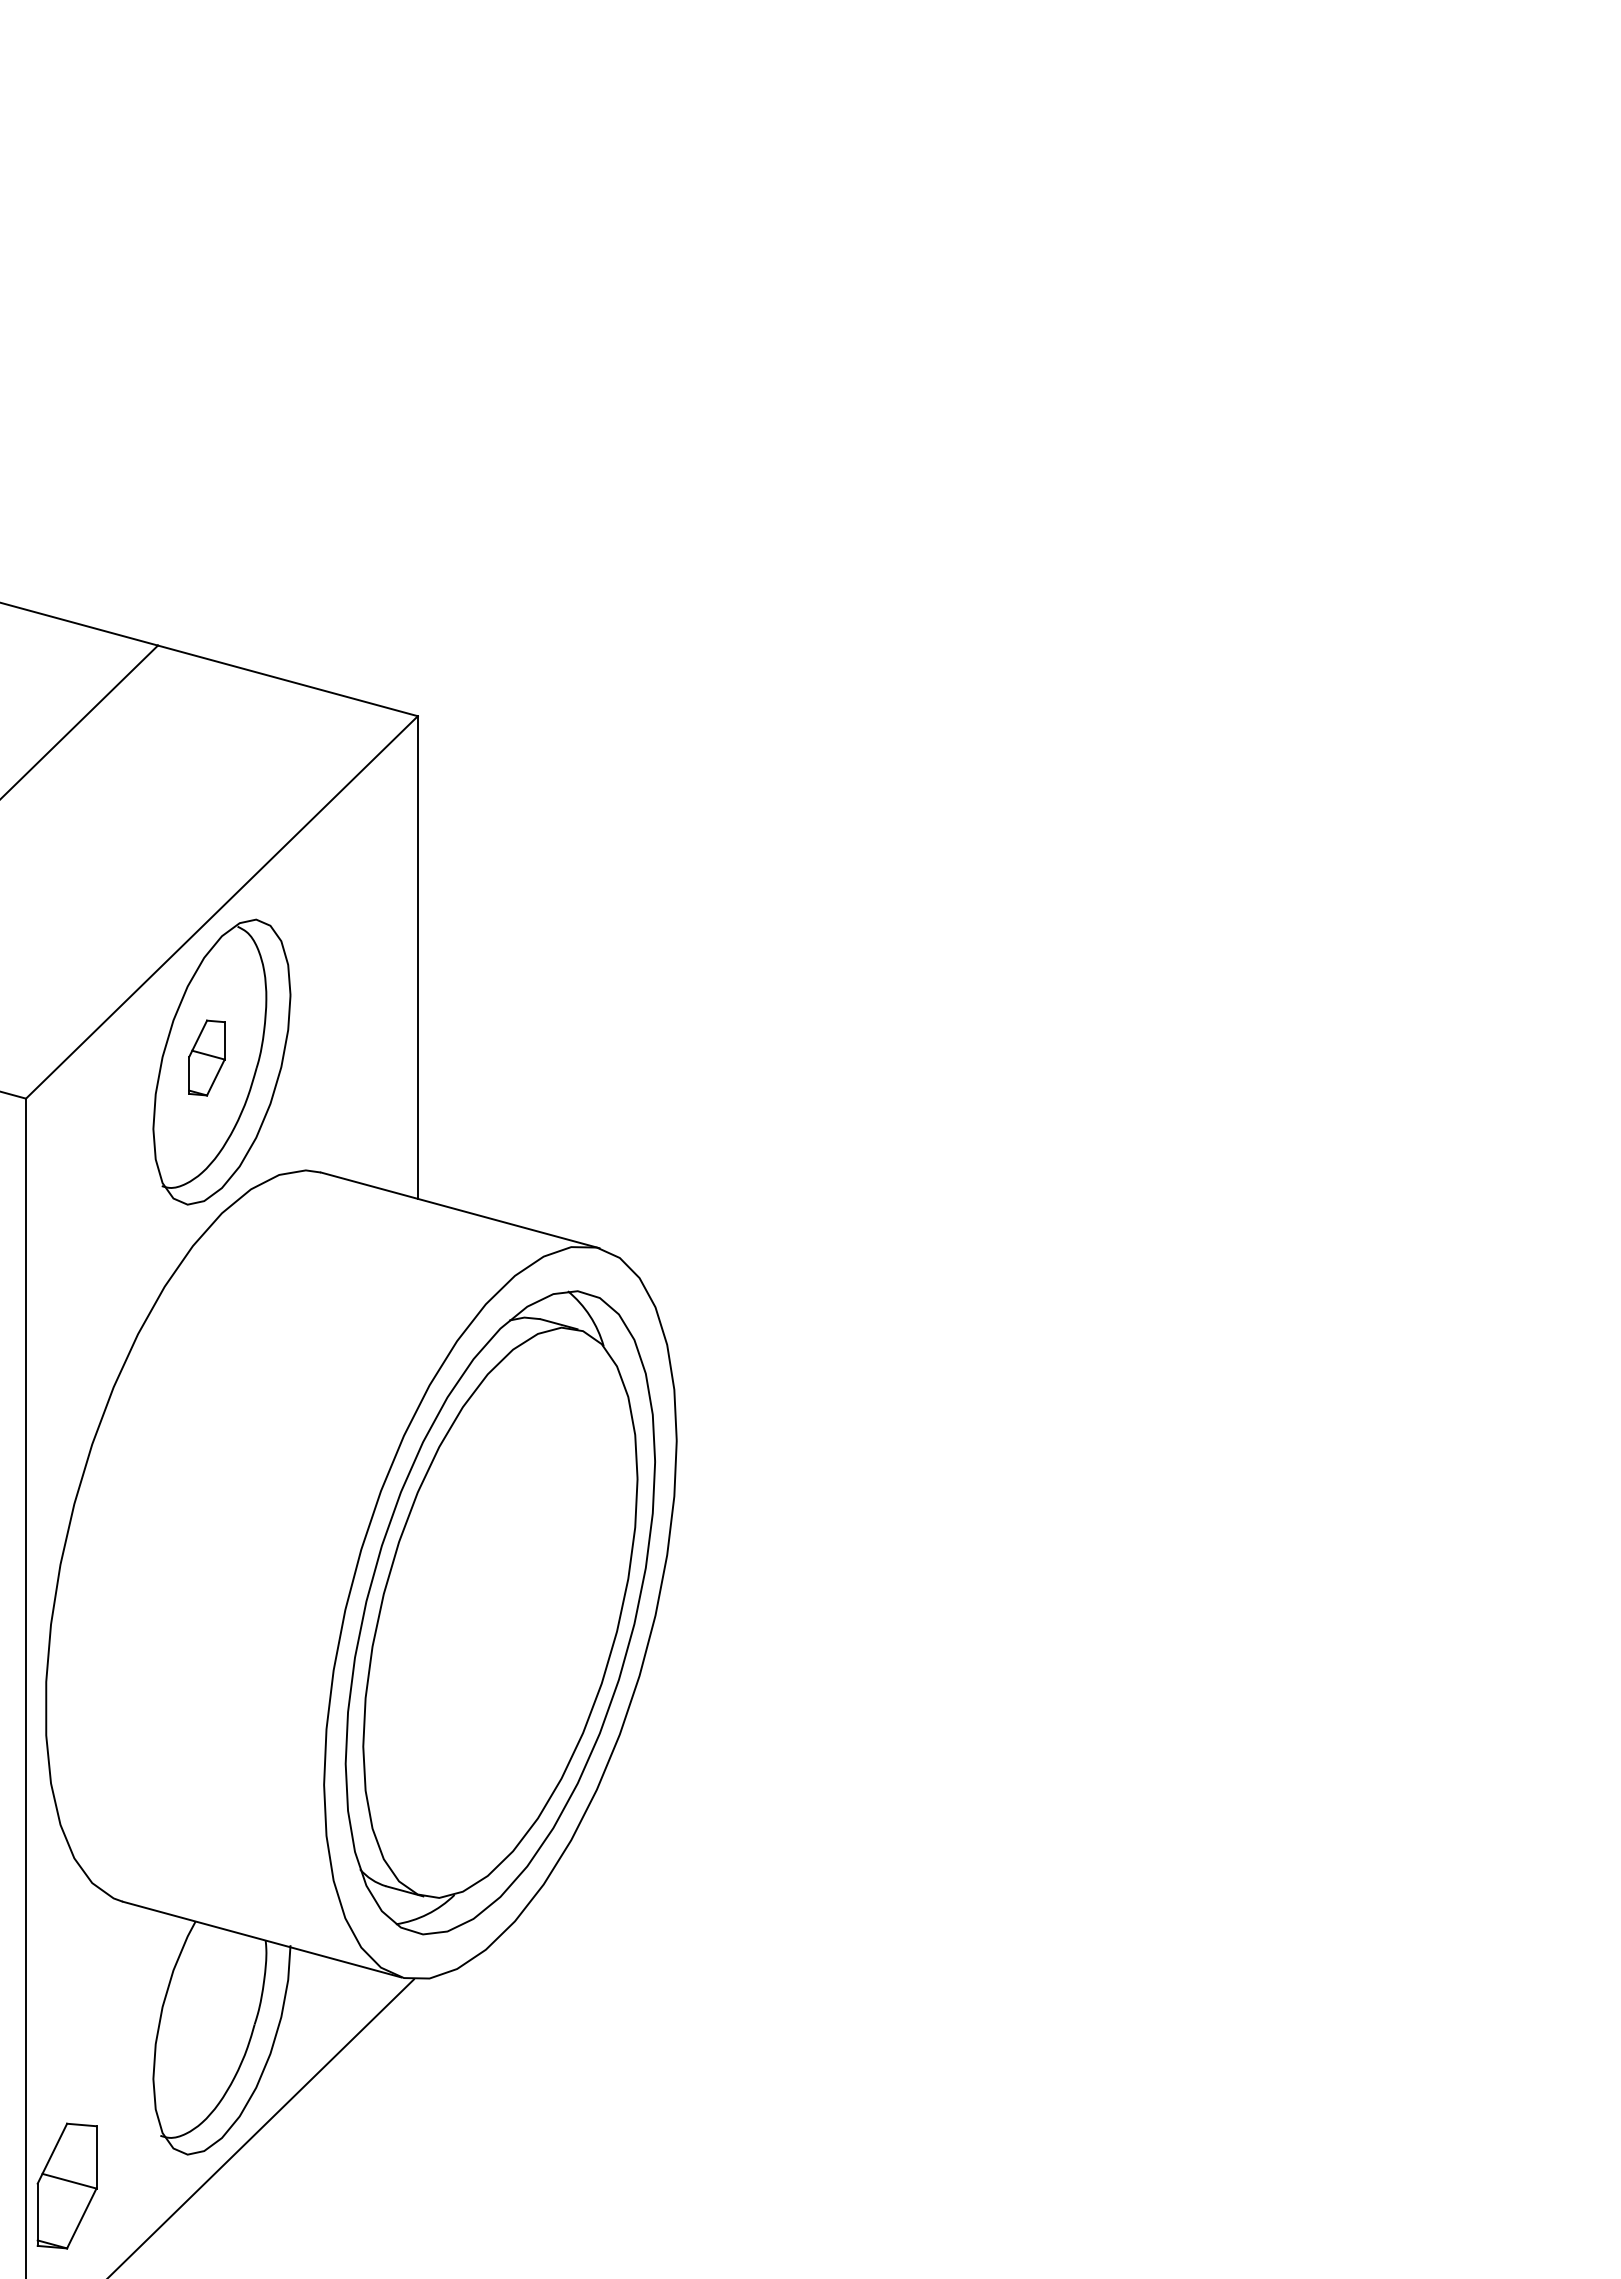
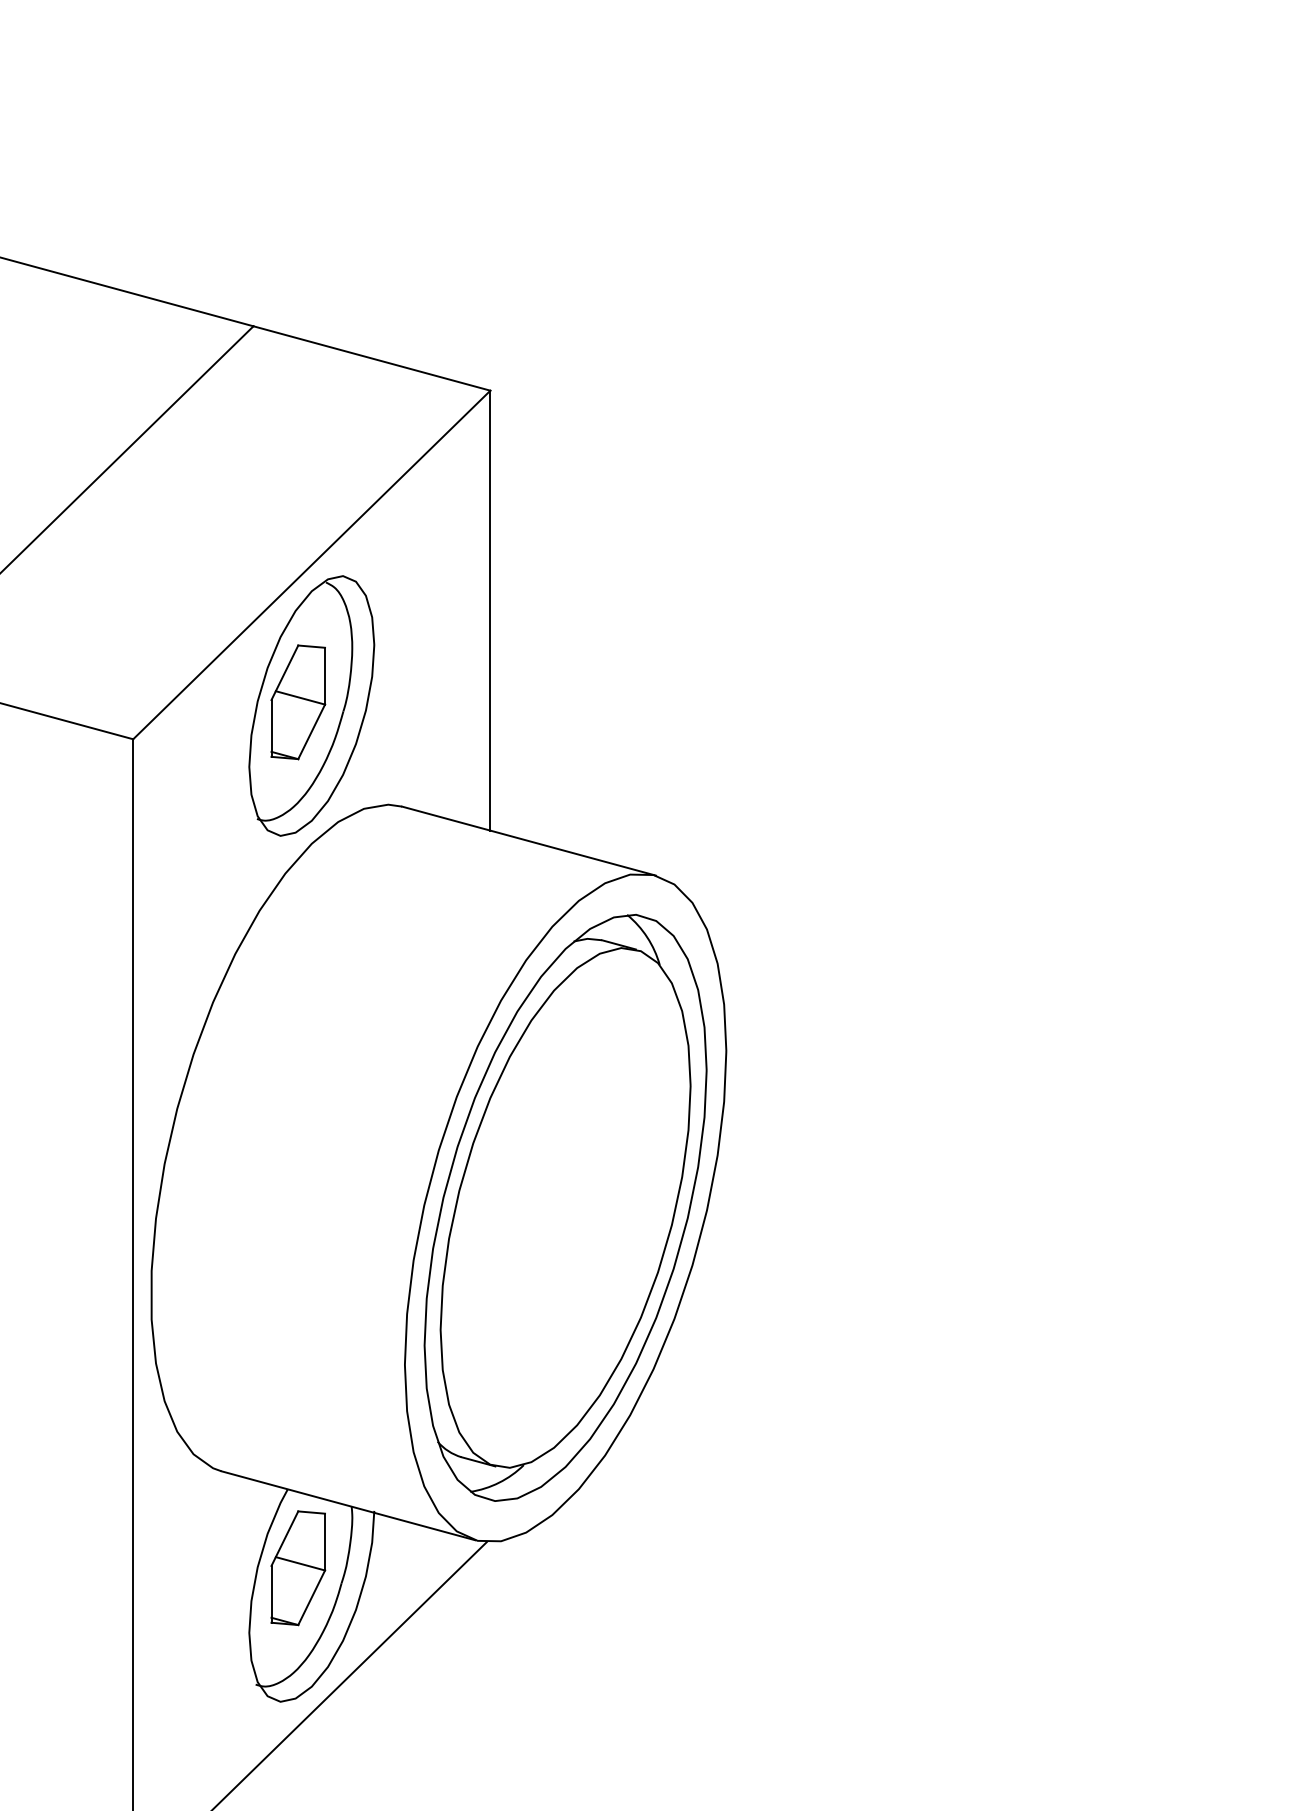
part: (206, 1057) -> (297, 701), size x1.67
part: (66, 2185) -> (297, 1567), moved

